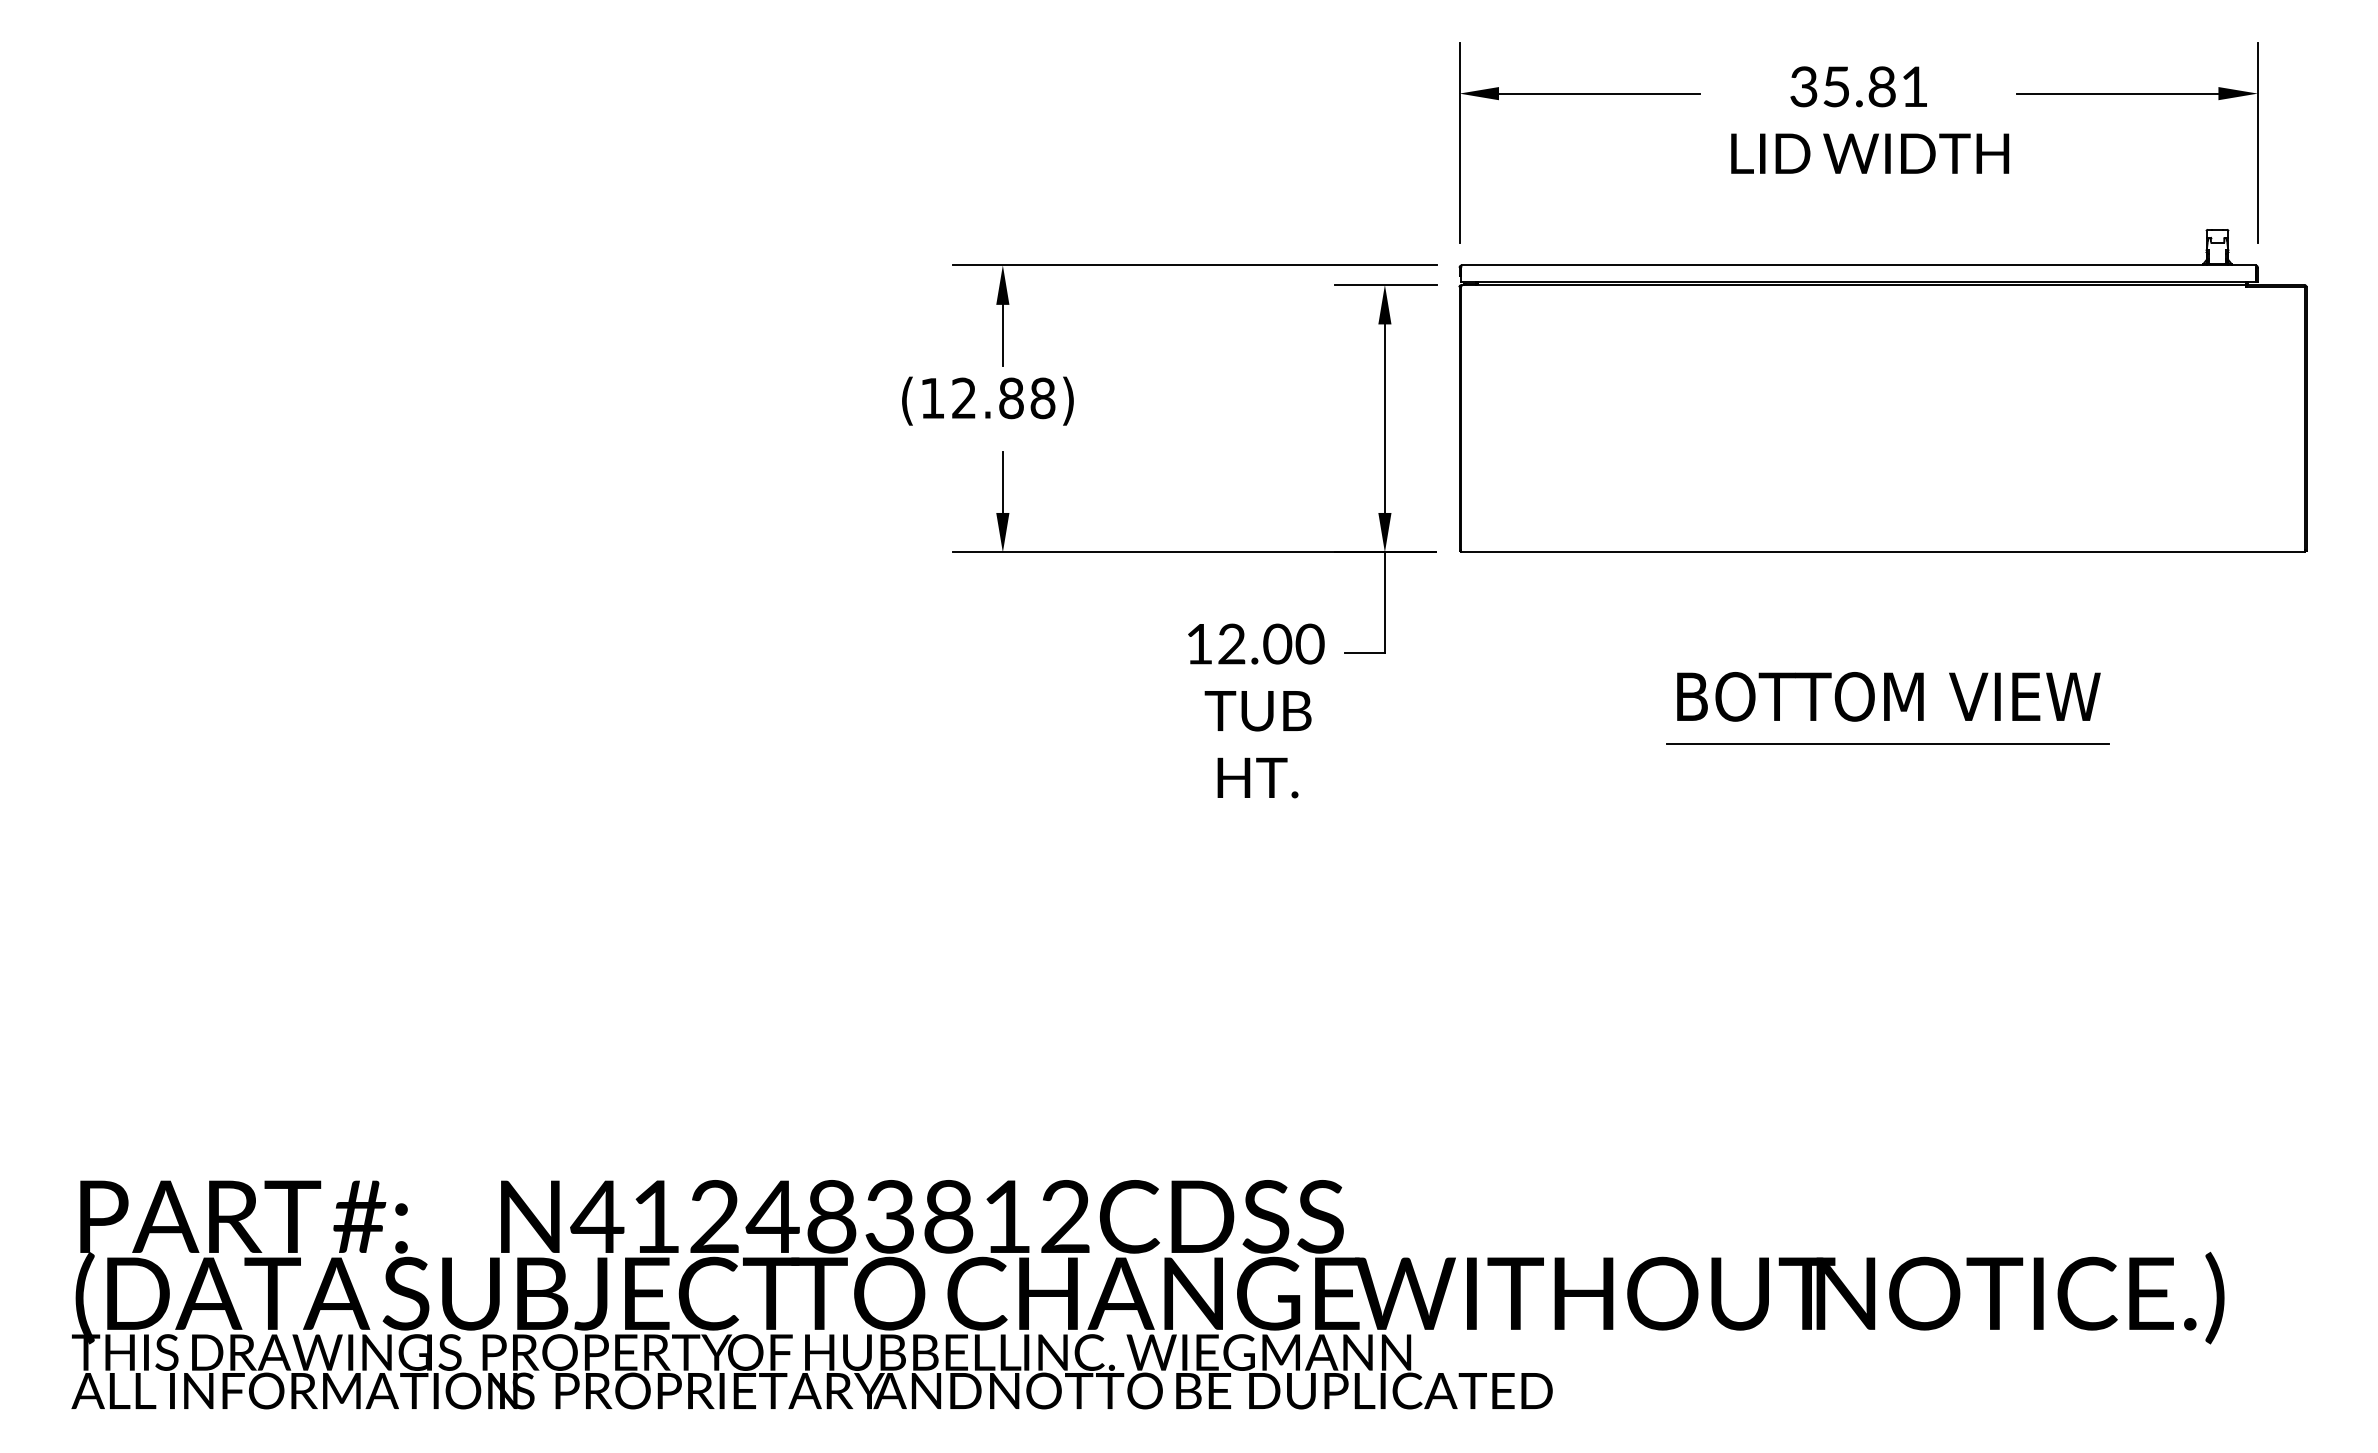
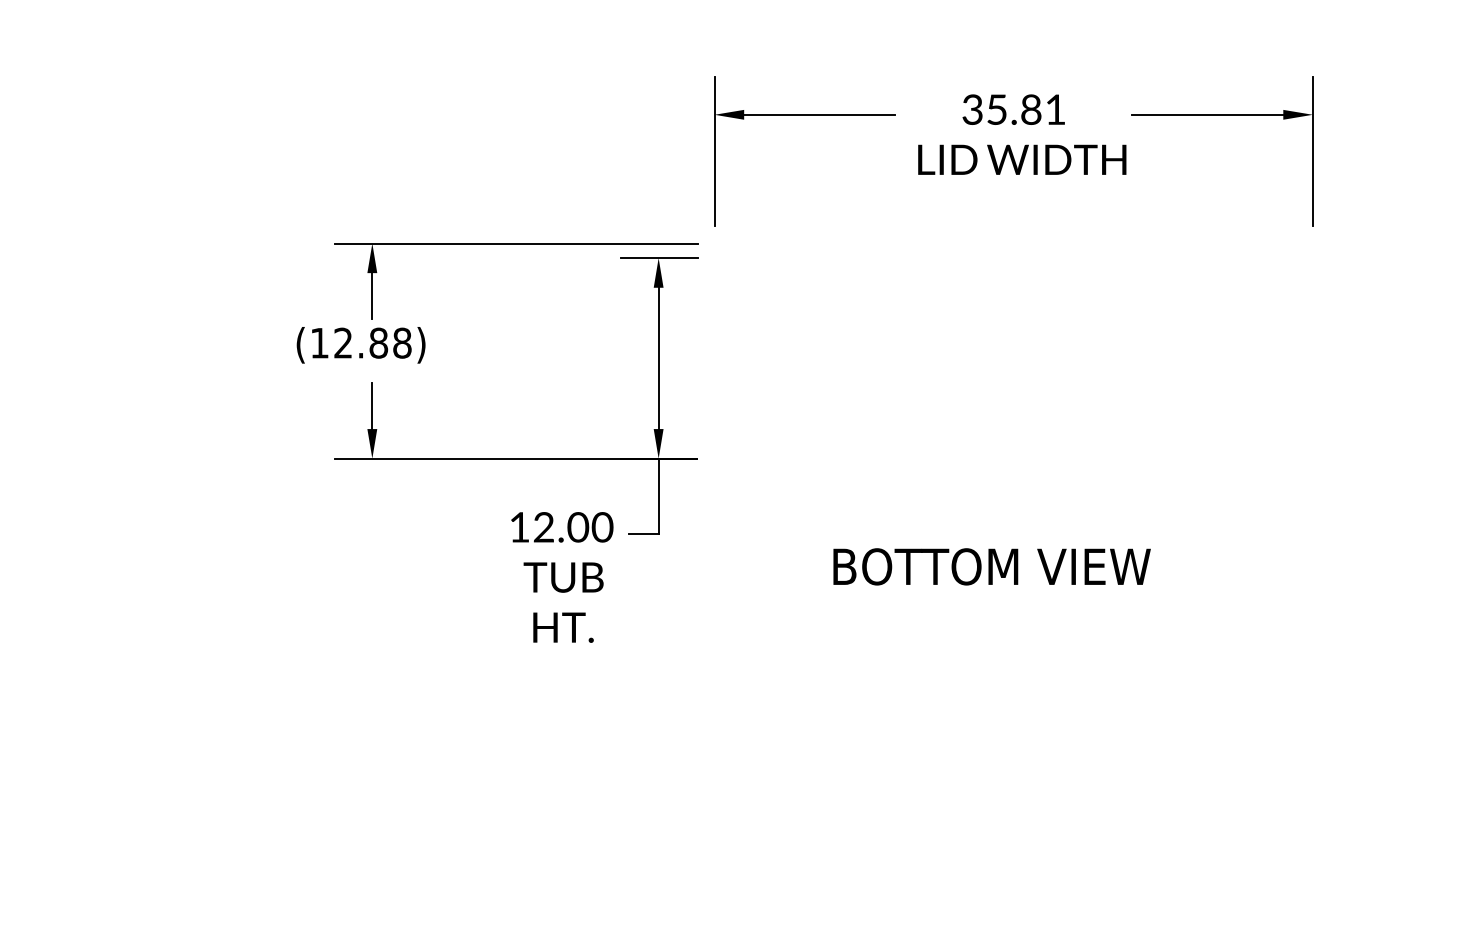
part: (1882, 390) -> (1031, 337), removed
text: (1888, 696) -> (991, 566), moved
line: (1887, 744) -> (1035, 602), removed

